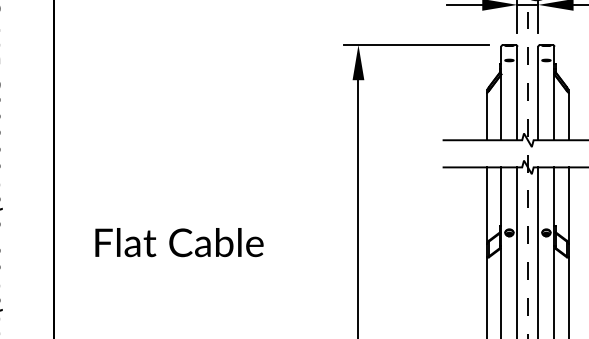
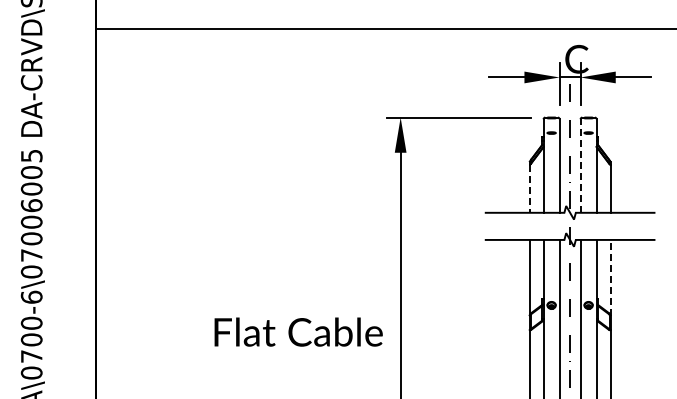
line: (538, 93) -> (580, 166), solid -> dashed
line: (487, 116) -> (529, 189), solid -> dashed
line: (568, 204) -> (610, 277), solid -> dashed
text: (179, 241) -> (298, 331), moved

